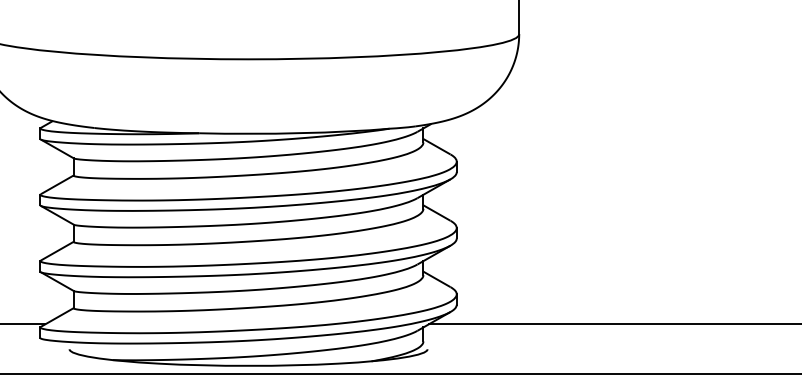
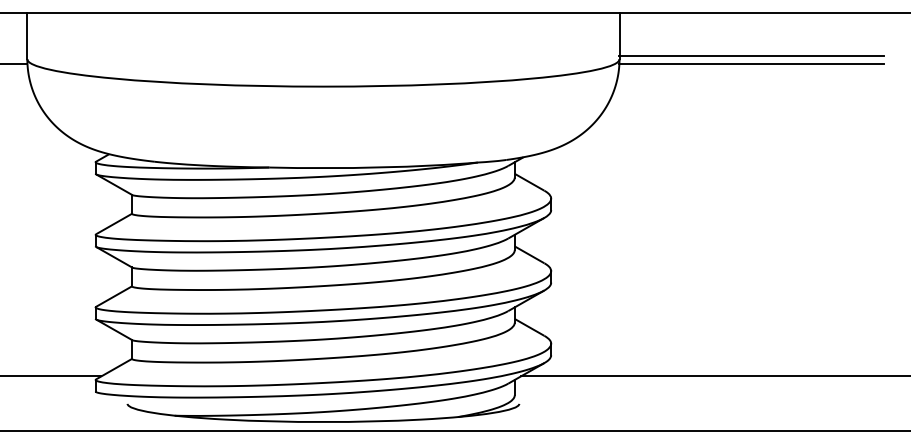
line: (639, 30) -> (751, 55), added
line: (639, 39) -> (751, 64), added

